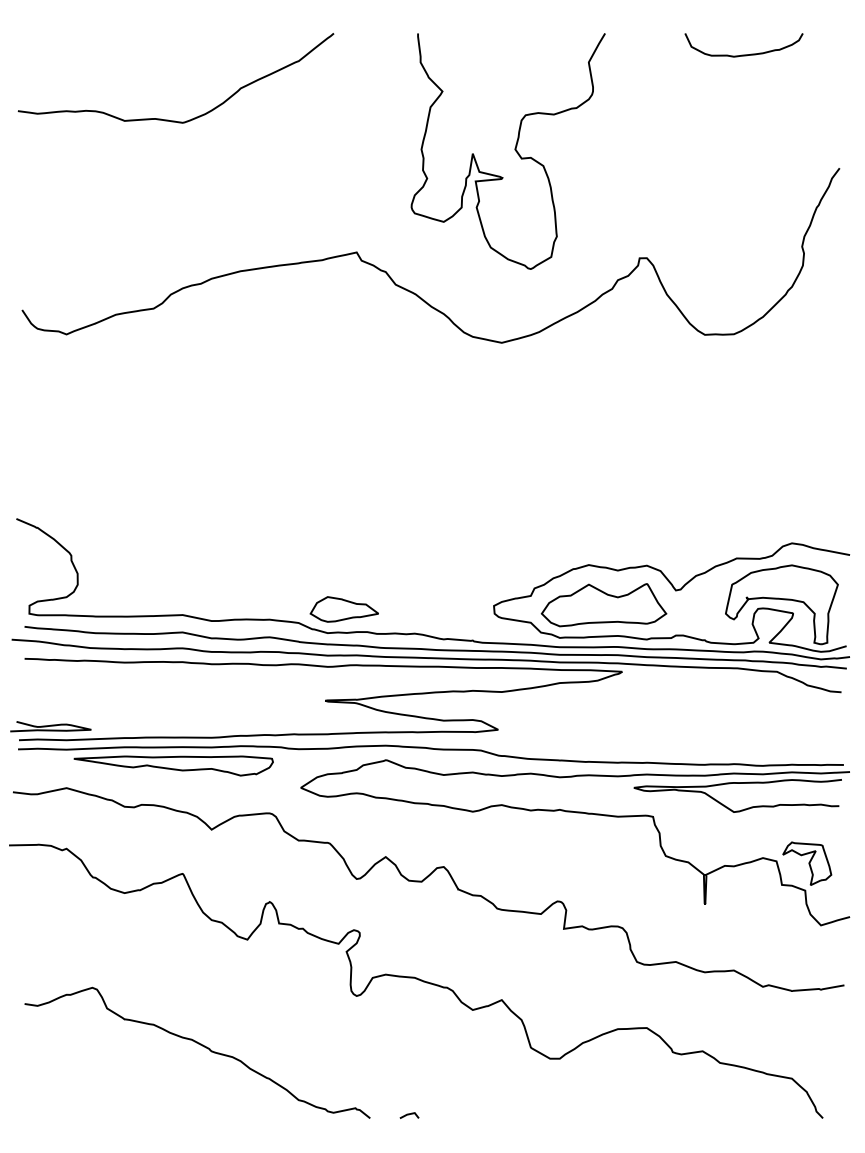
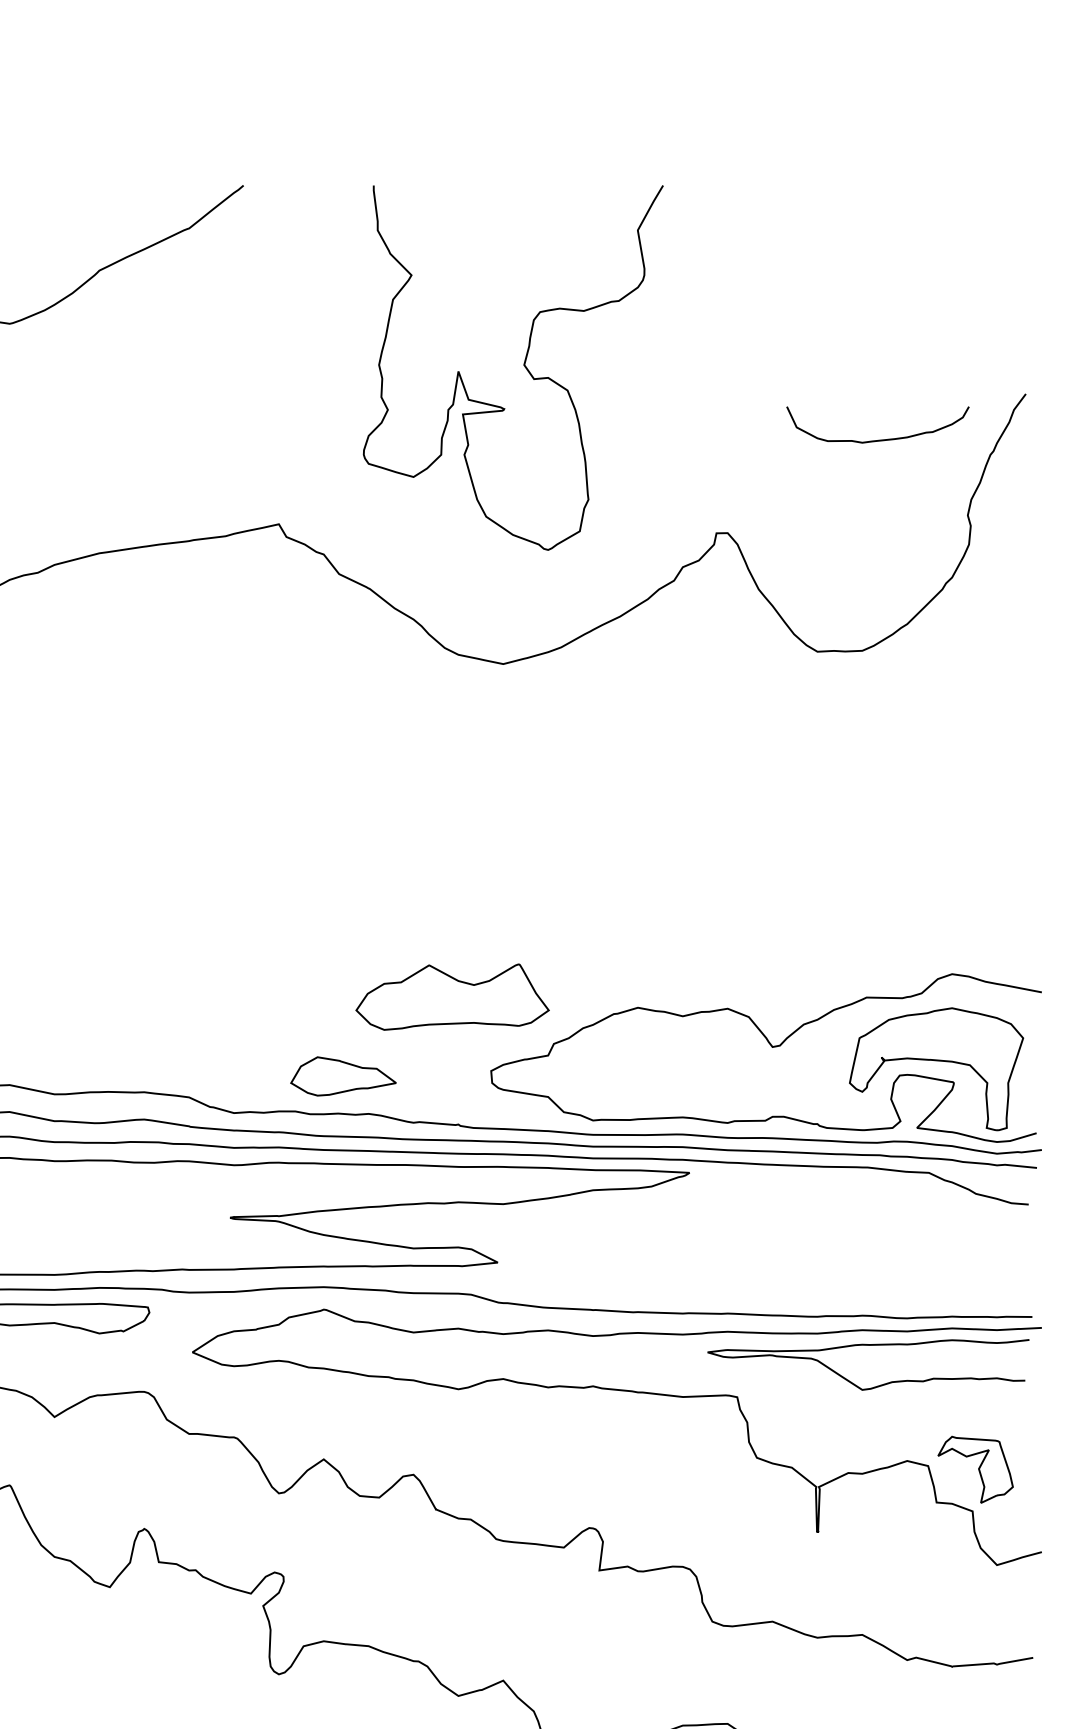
curve: (743, 54) -> (877, 439), moved
part: (603, 605) -> (451, 997), moved
part: (343, 609) -> (341, 1076), moved

